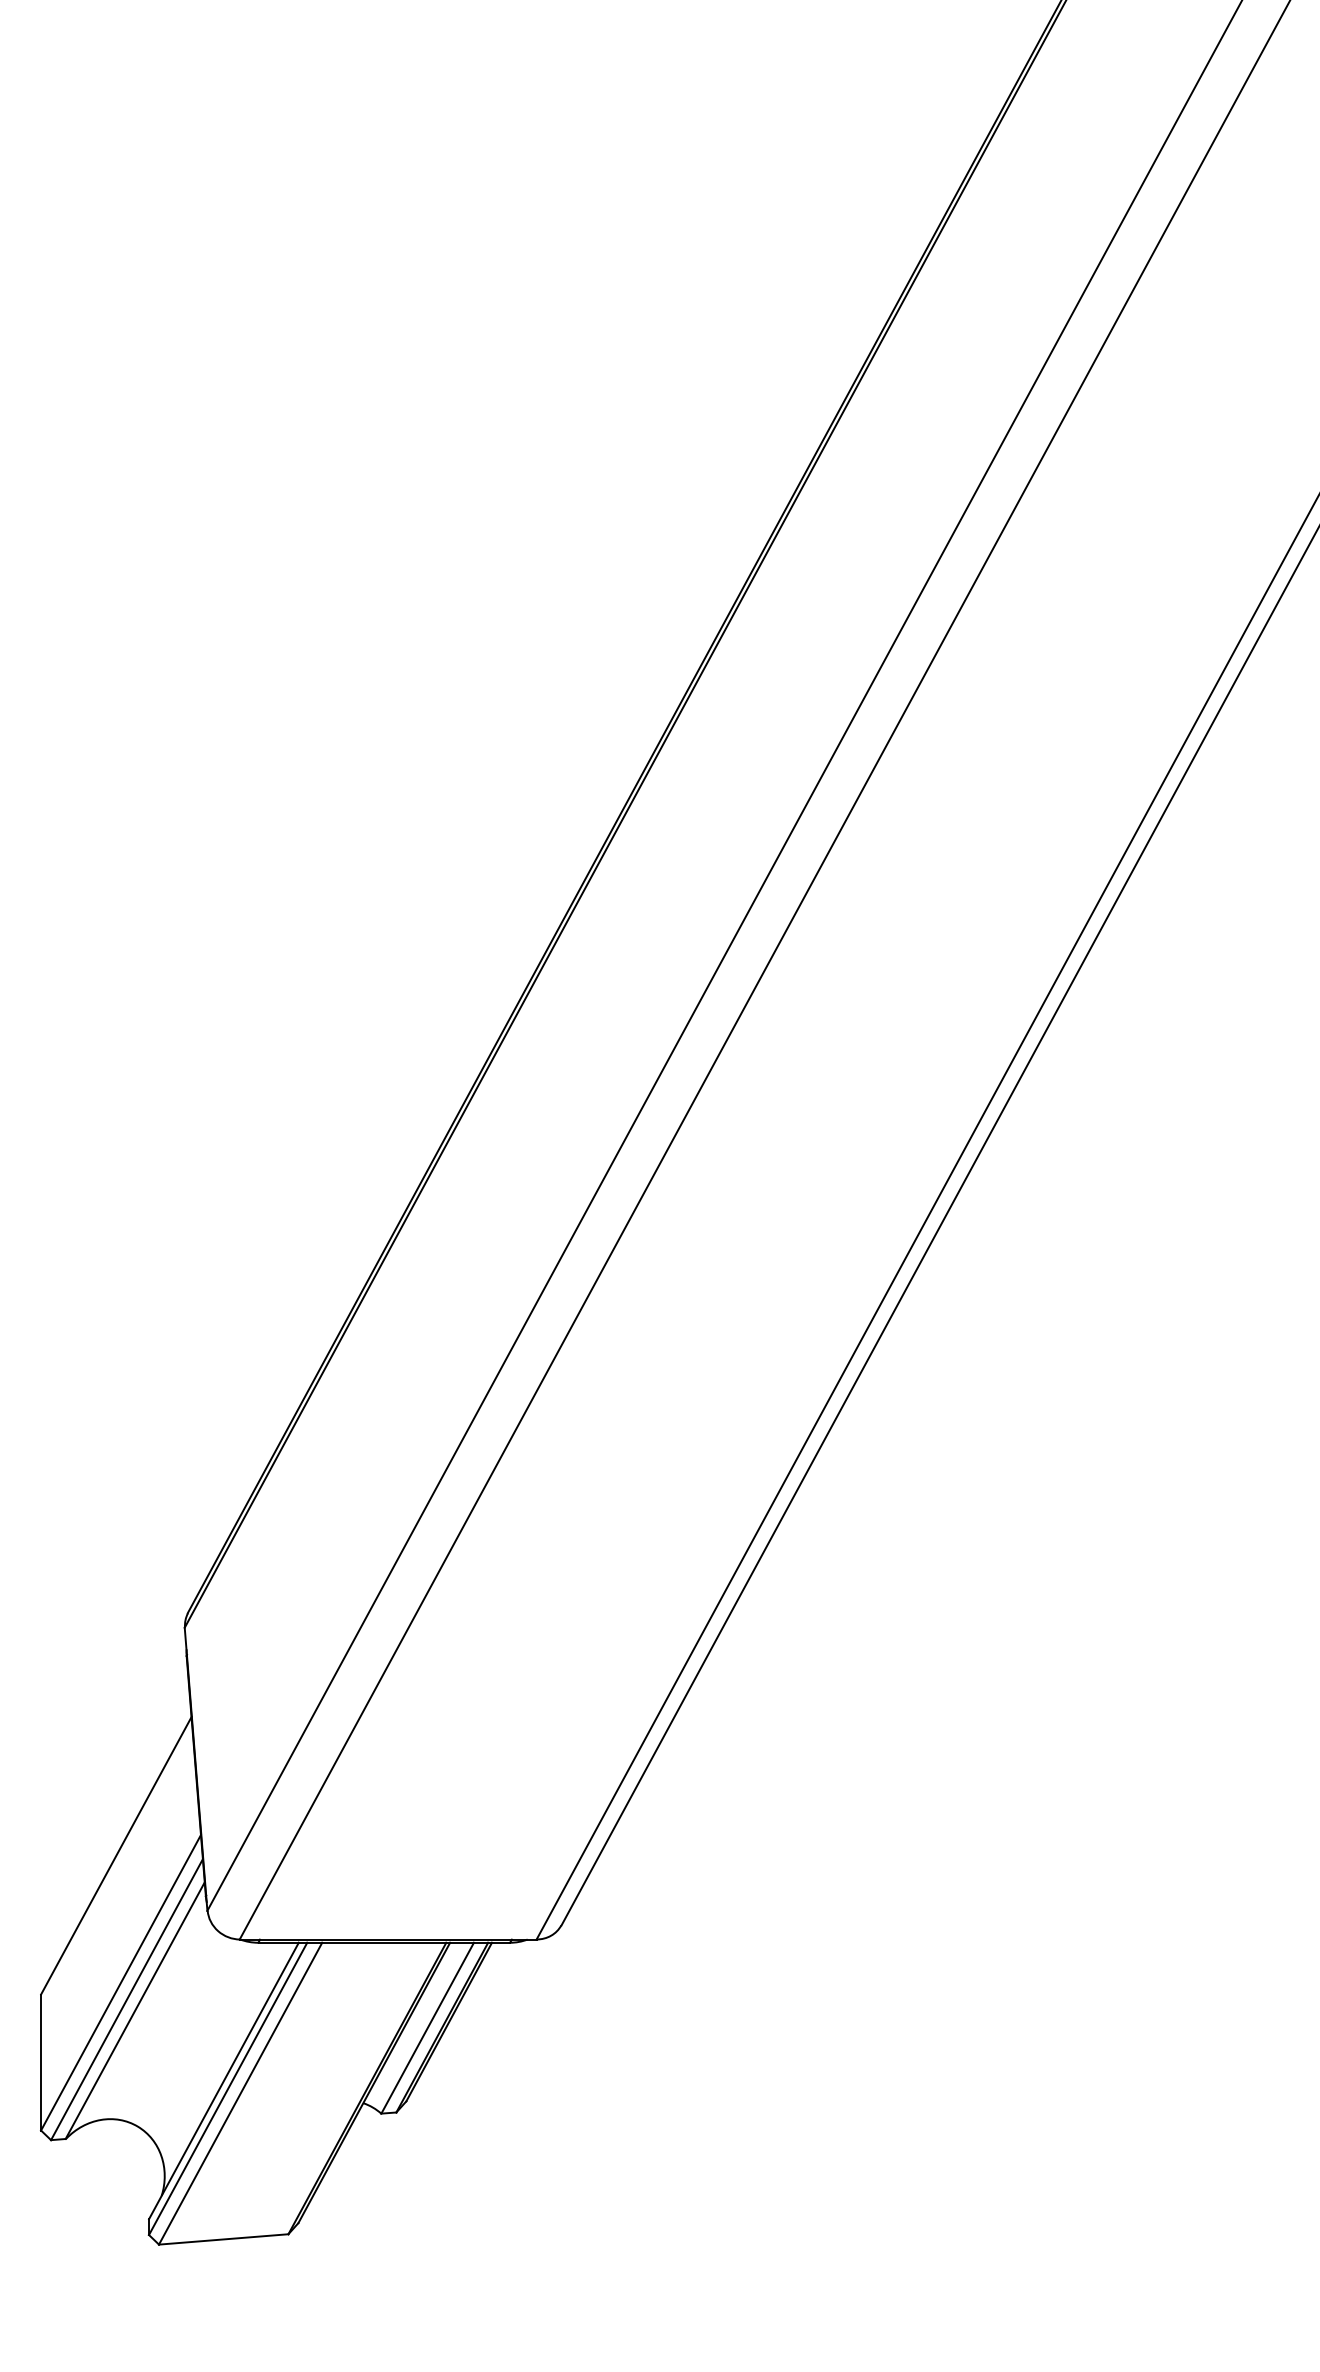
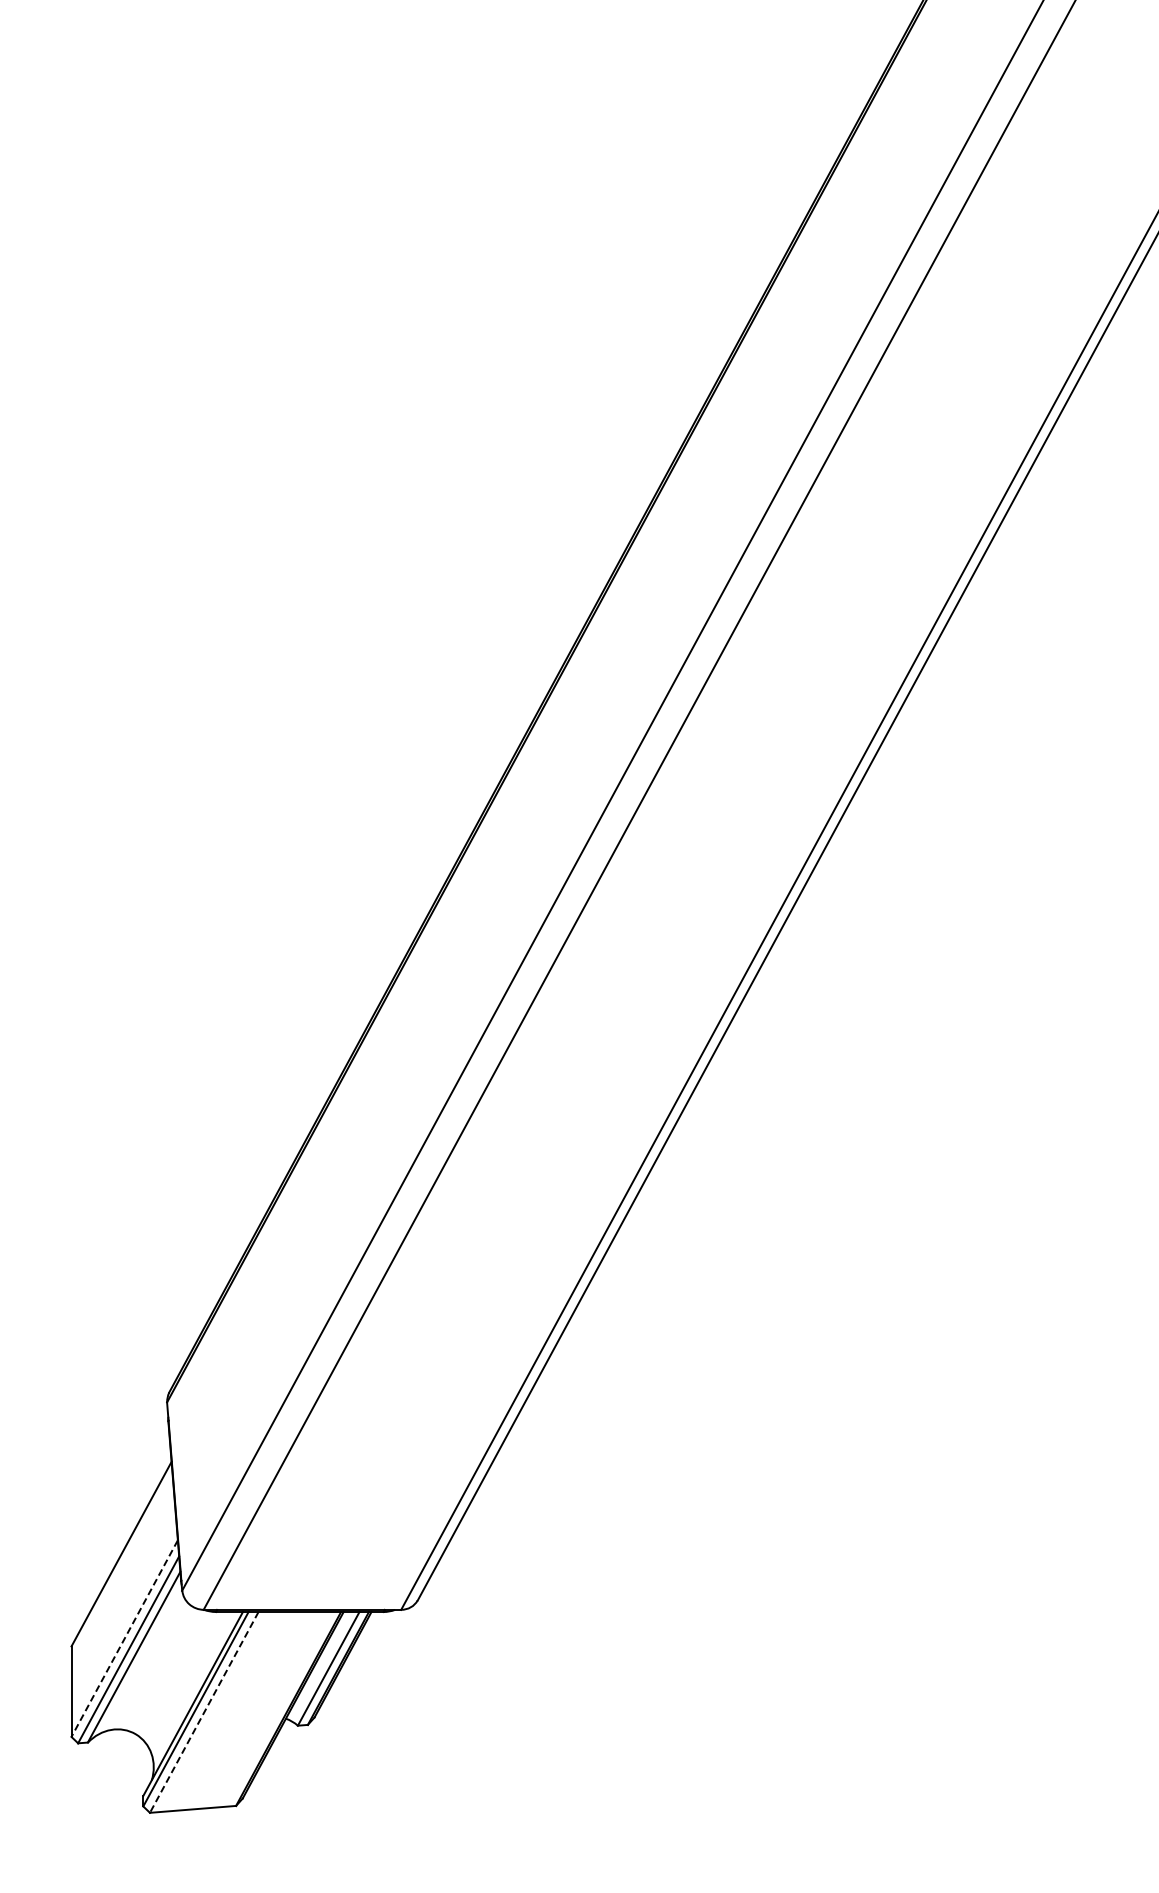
line: (120, 1982) -> (124, 1638), solid -> dashed
line: (240, 2093) -> (204, 1712), solid -> dashed

